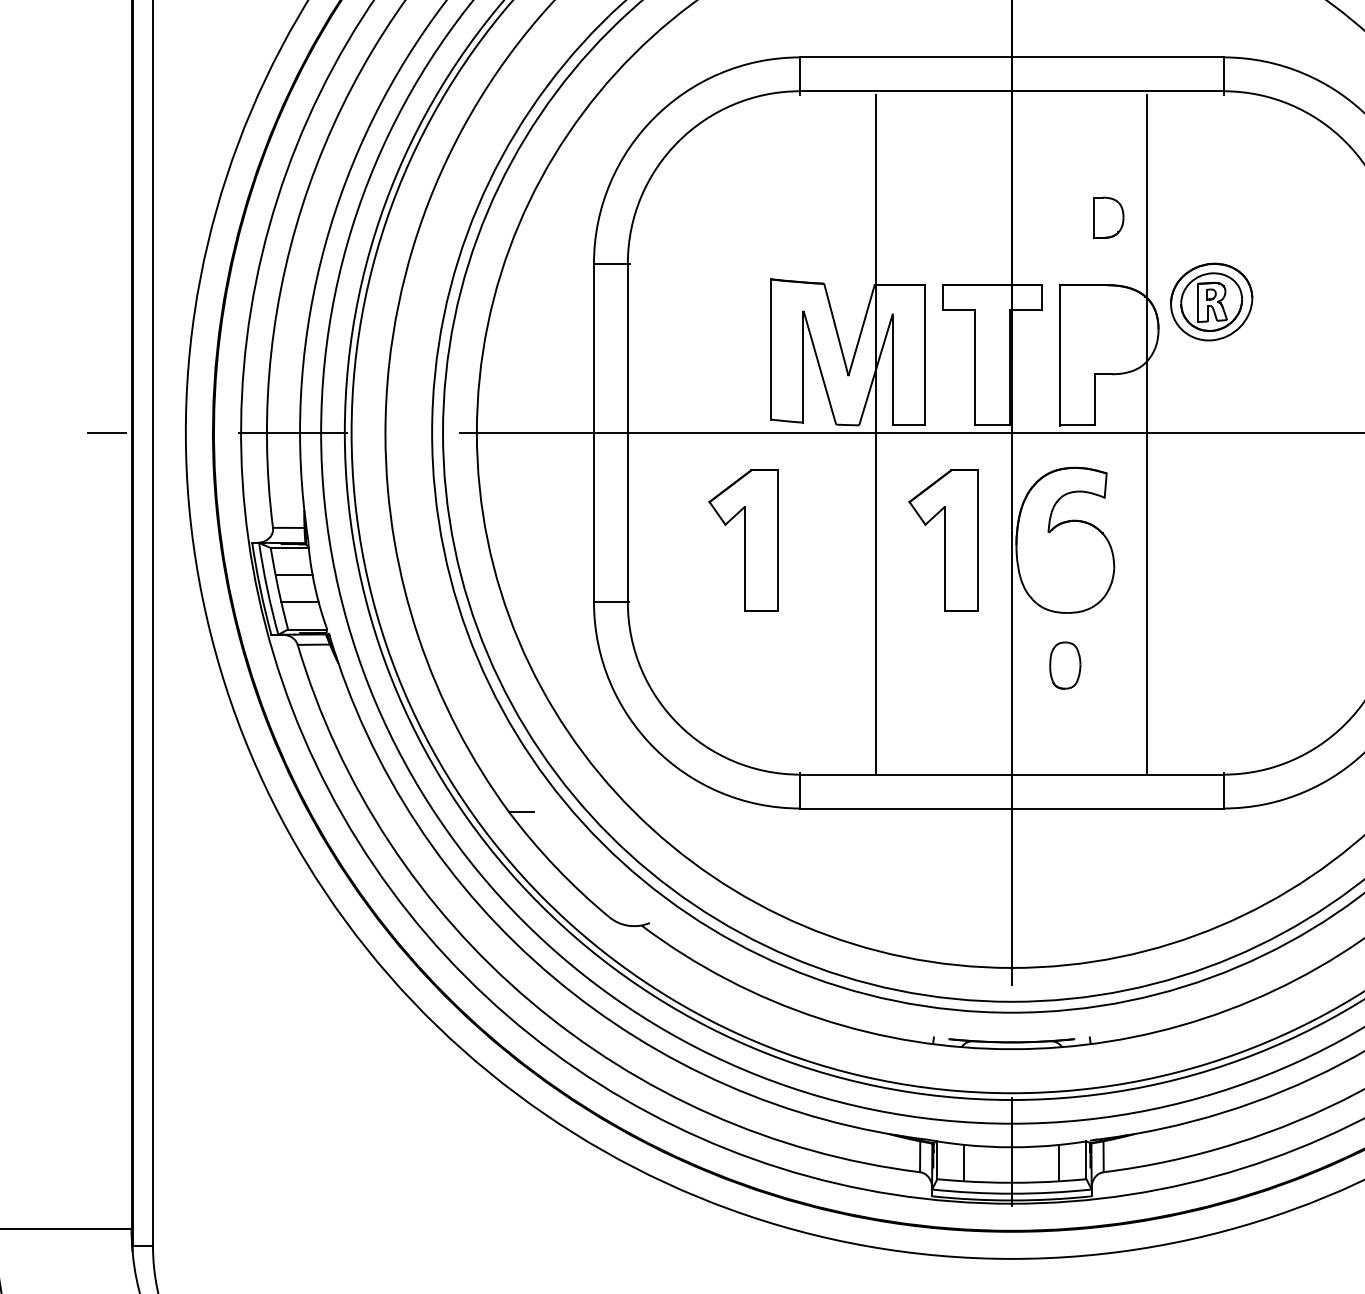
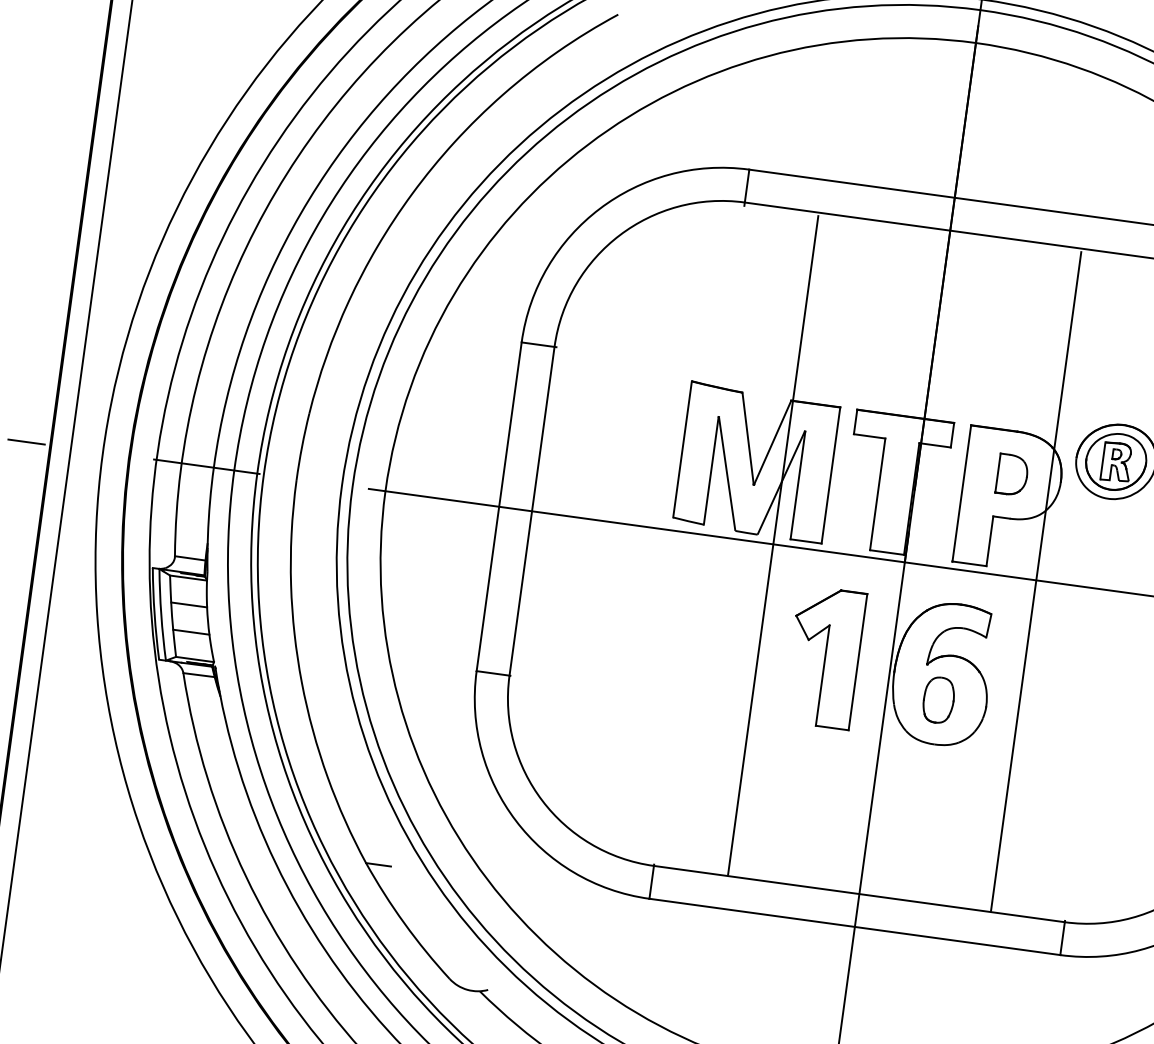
part: (1108, 217) -> (1012, 474), moved
part: (743, 540) -> (629, 631), removed
part: (1065, 665) -> (938, 700), moved

